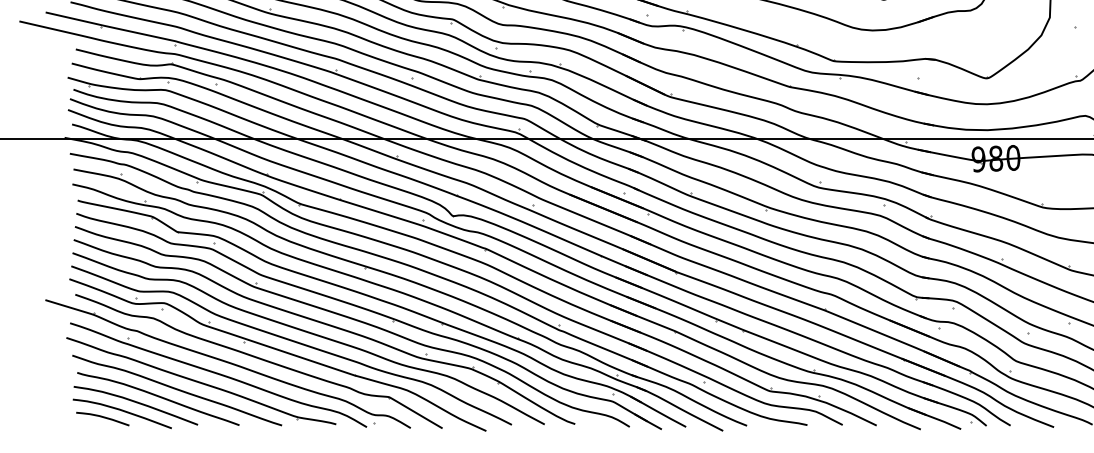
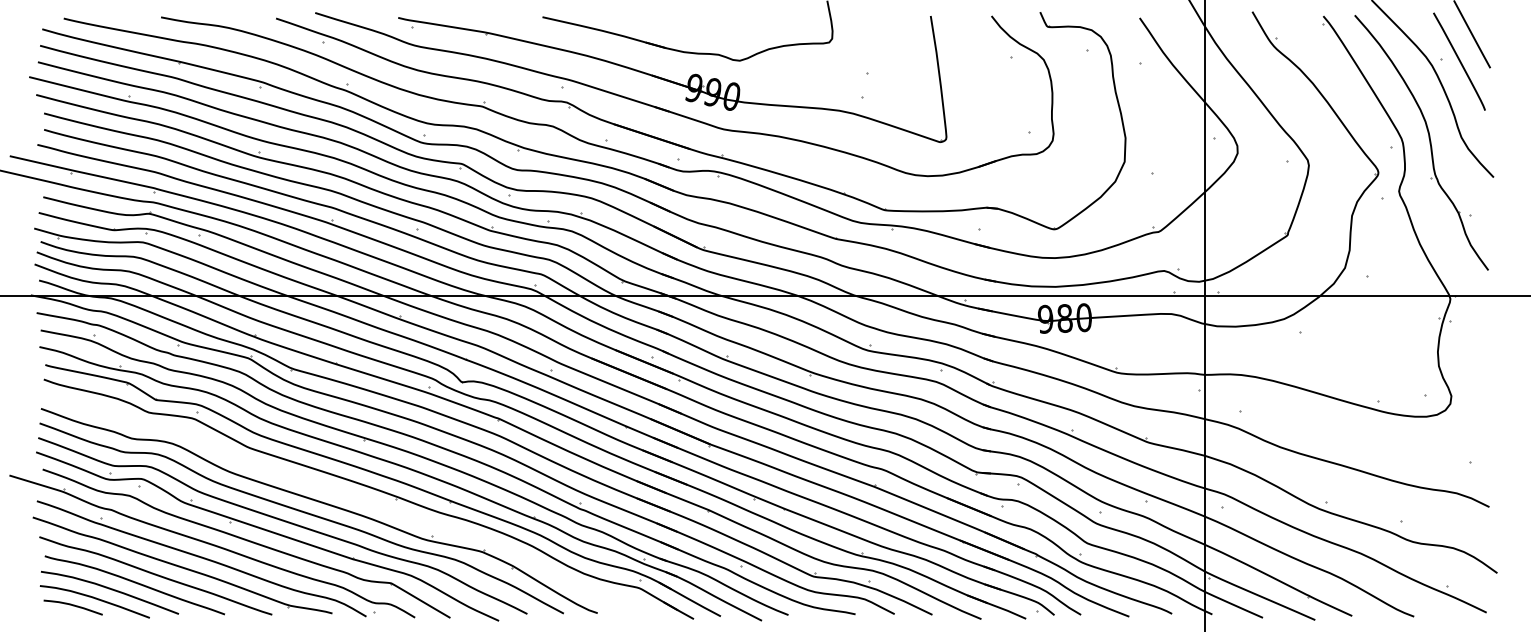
part: (355, 320) -> (353, 498), removed

